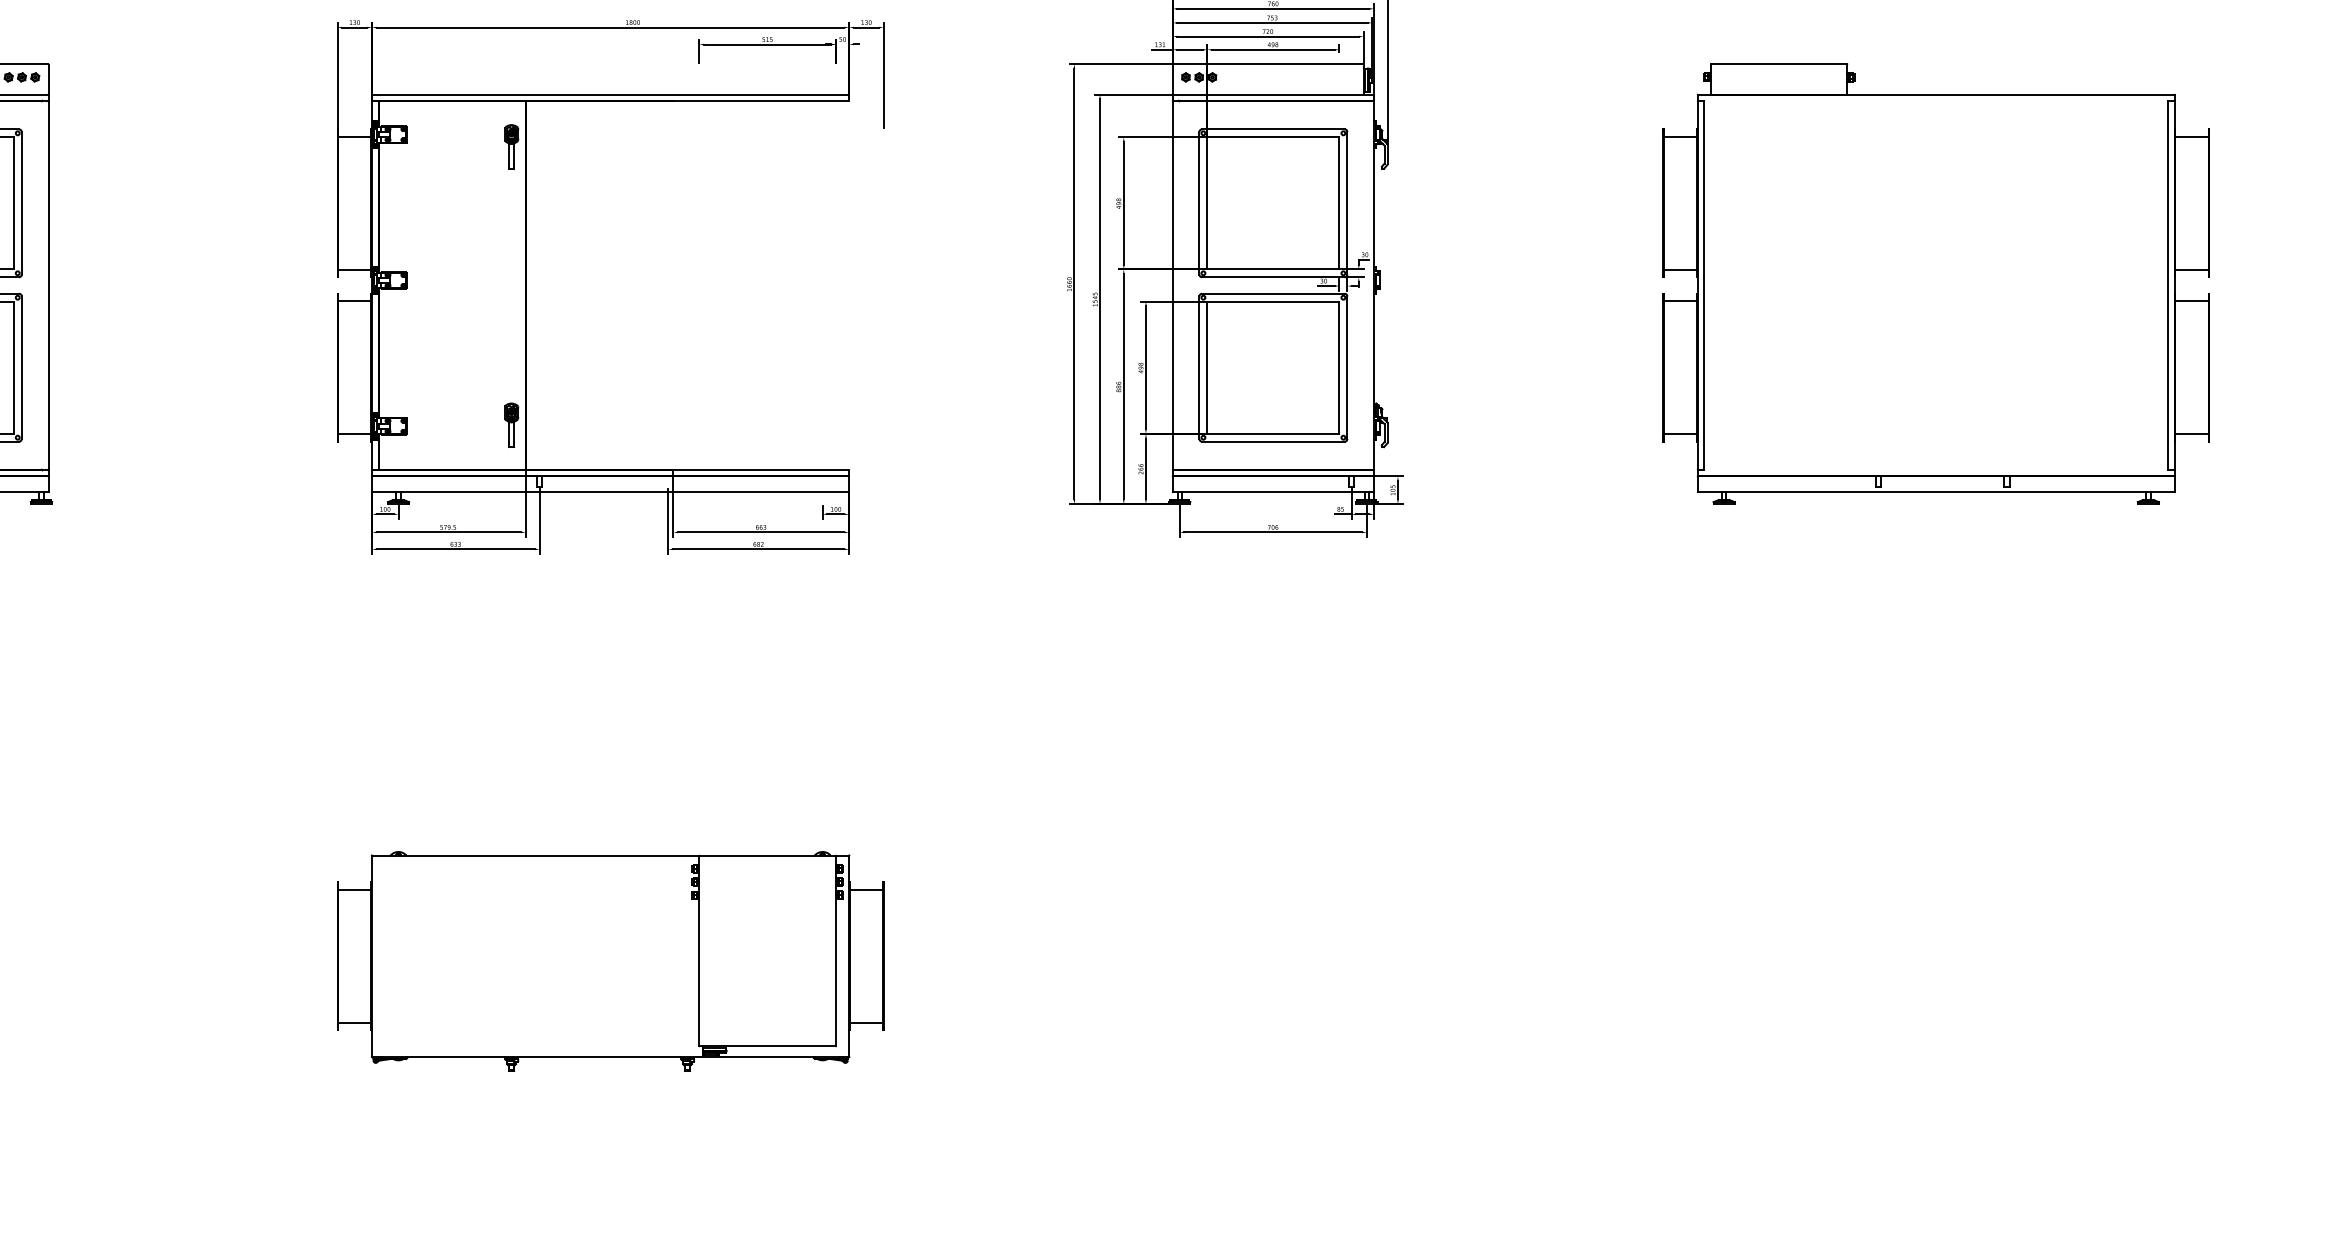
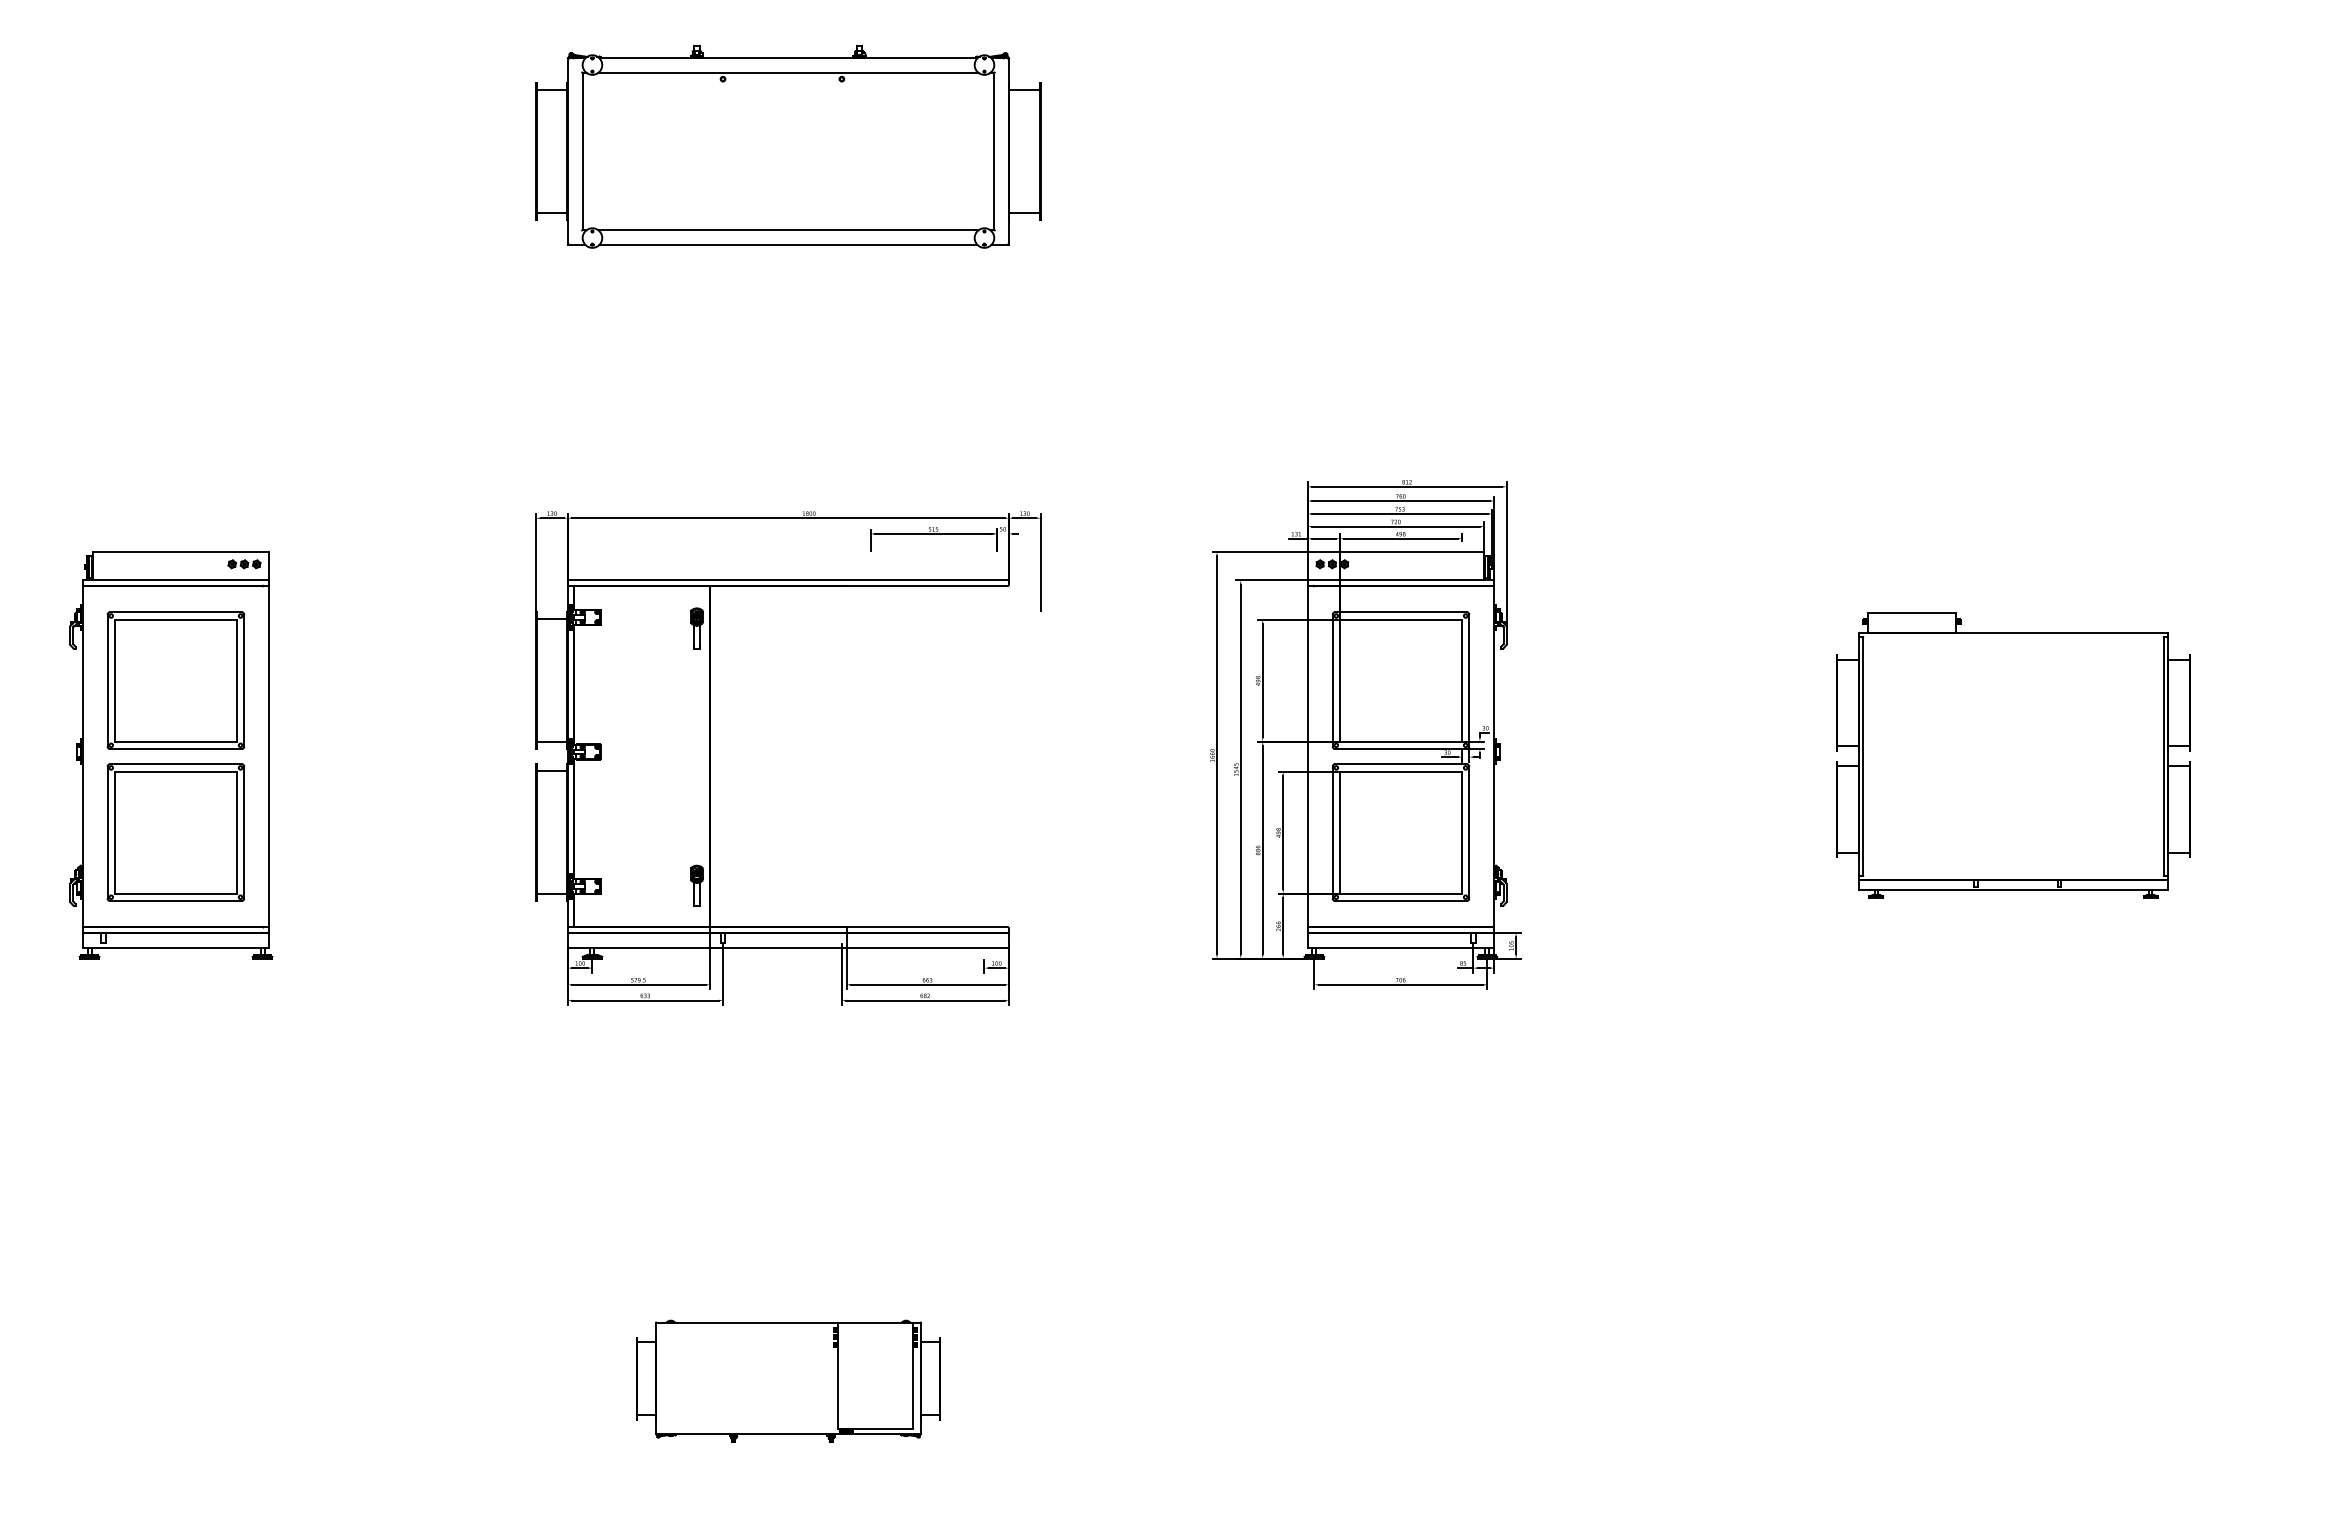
part: (1936, 284) -> (2013, 755), size x0.7
part: (610, 961) -> (788, 1381), size x0.6

